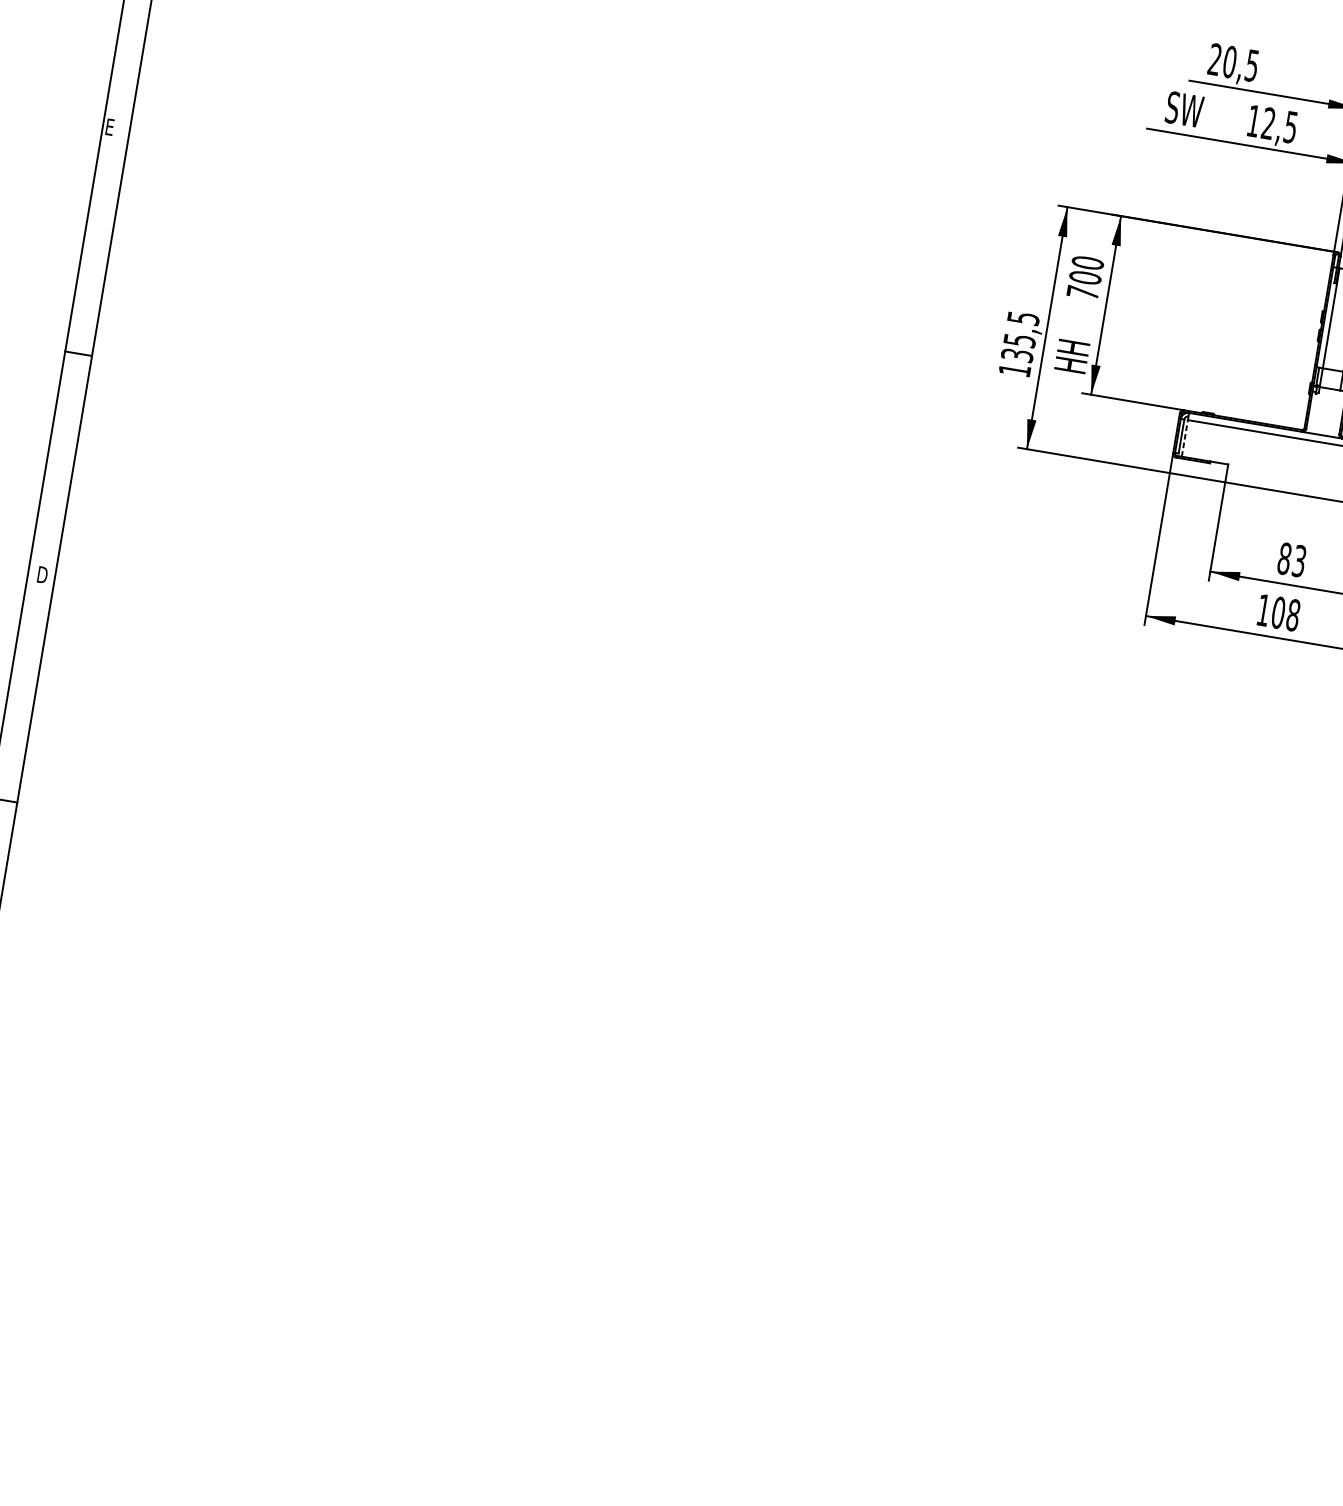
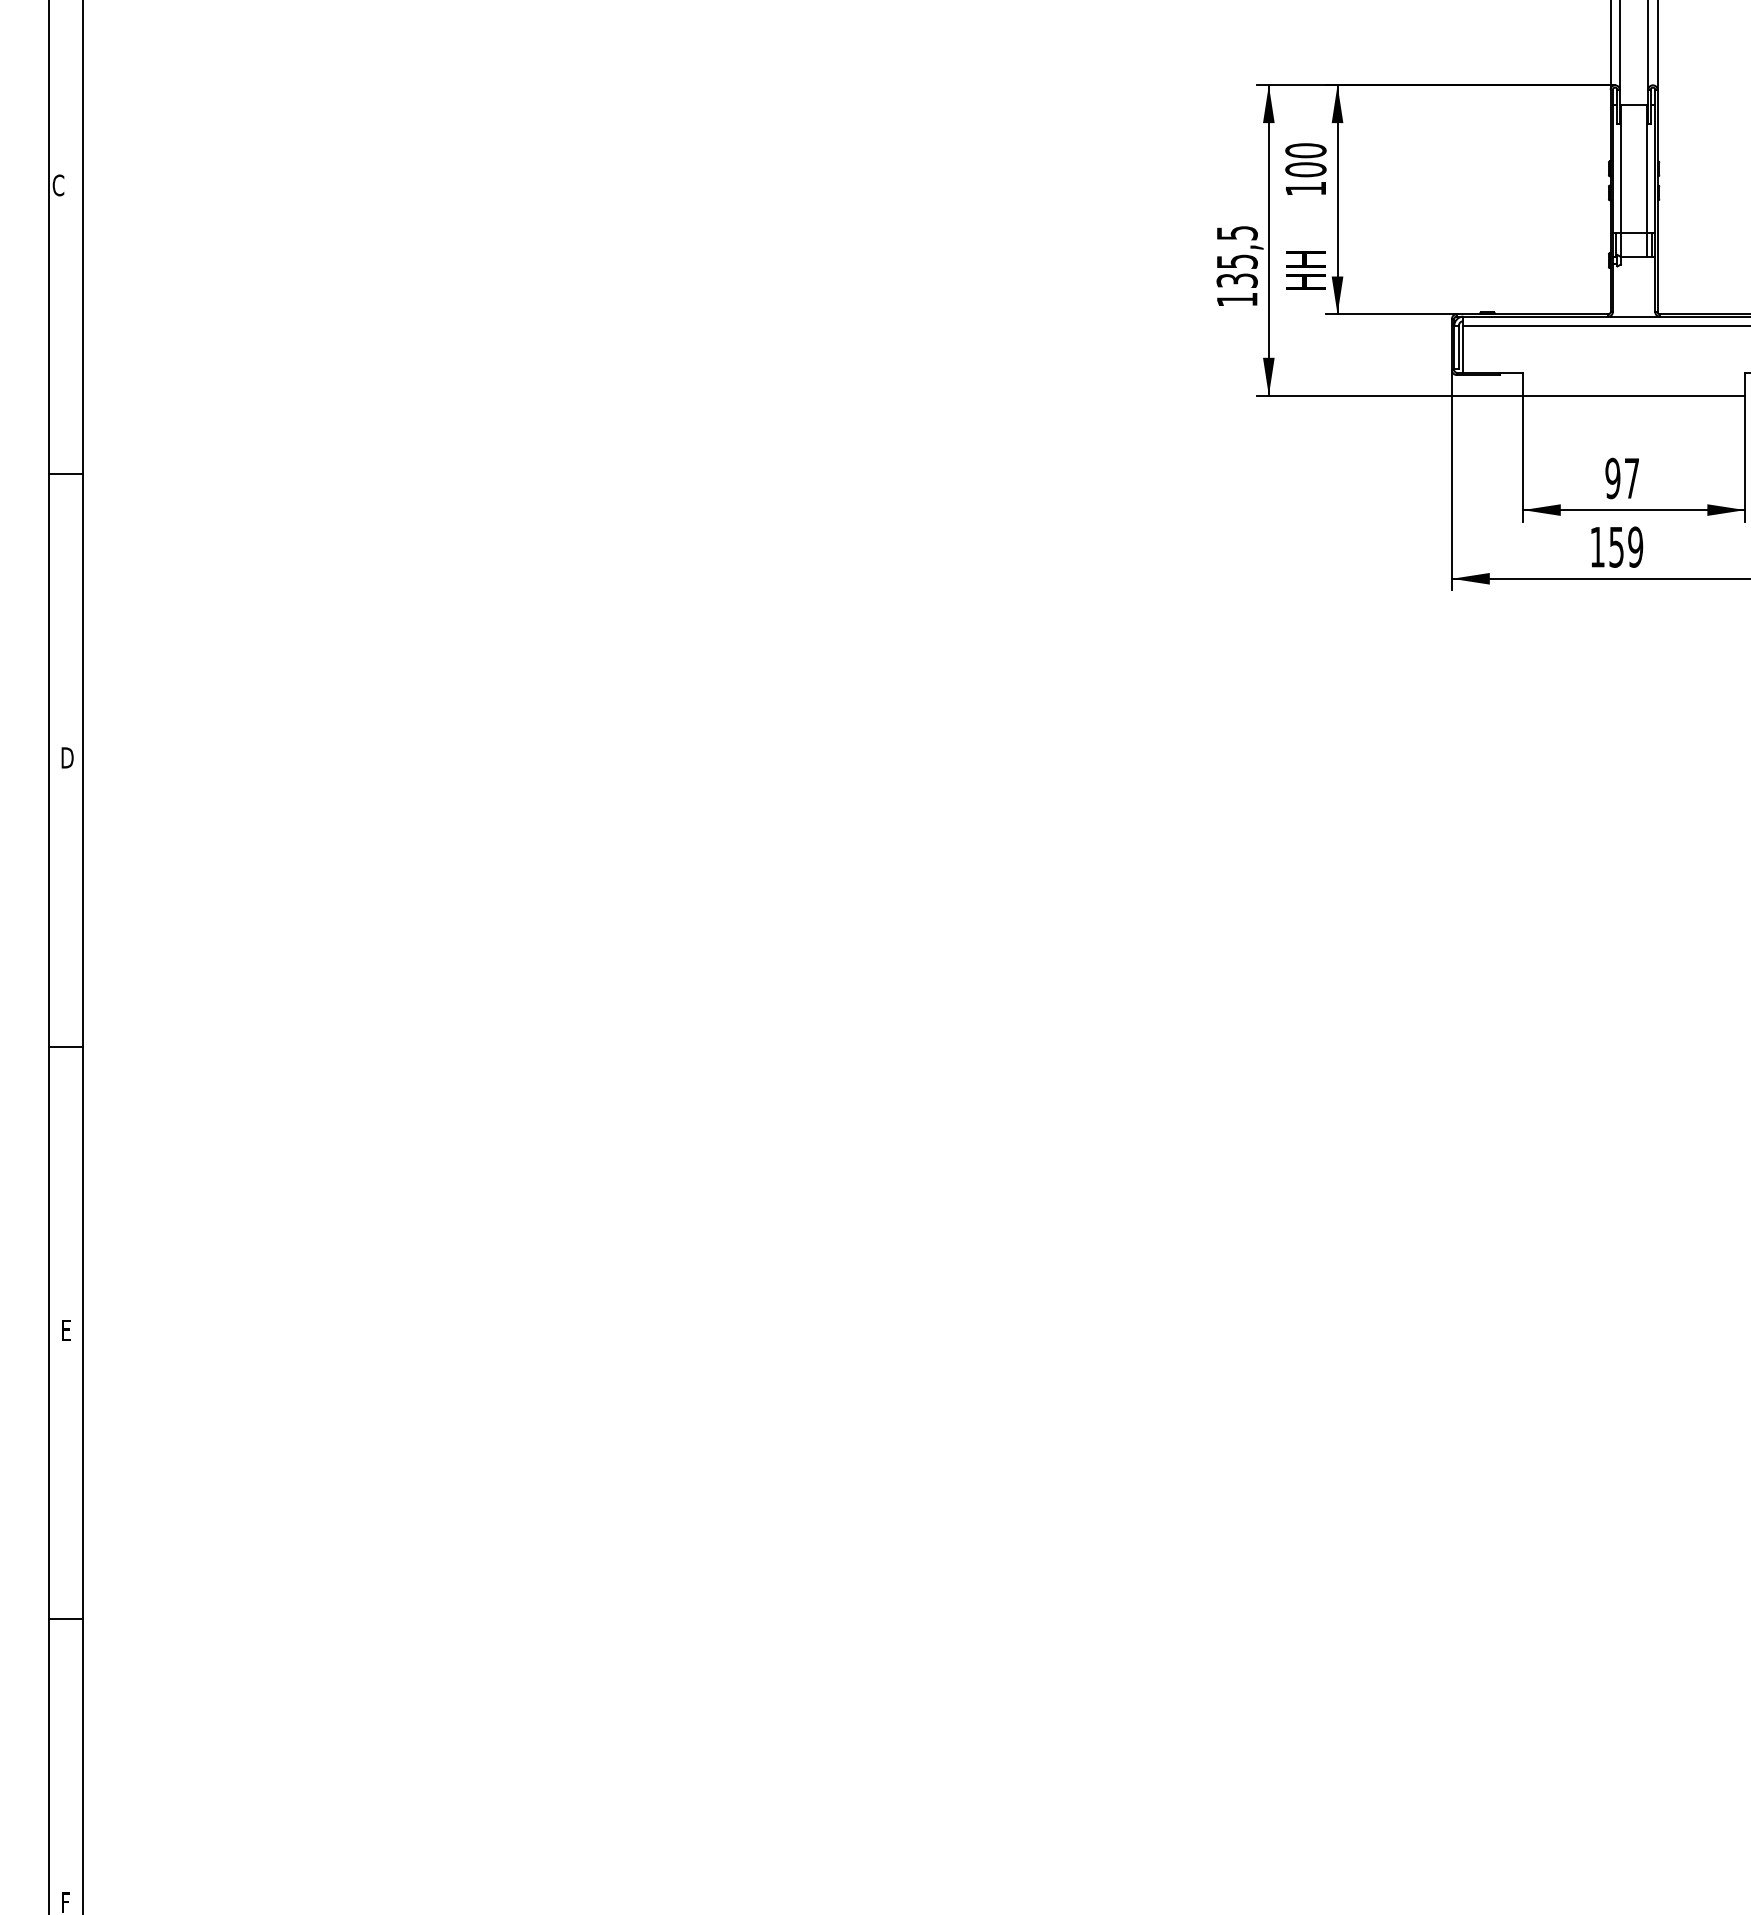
text: (110, 127) -> (58, 185), E -> C
text: (1082, 292) -> (1305, 188), 700 -> 100
line: (1184, 437) -> (1463, 348), dashed -> solid
text: (1292, 560) -> (1622, 478), 83 -> 97
text: (1286, 613) -> (1626, 546), 108 -> 159

